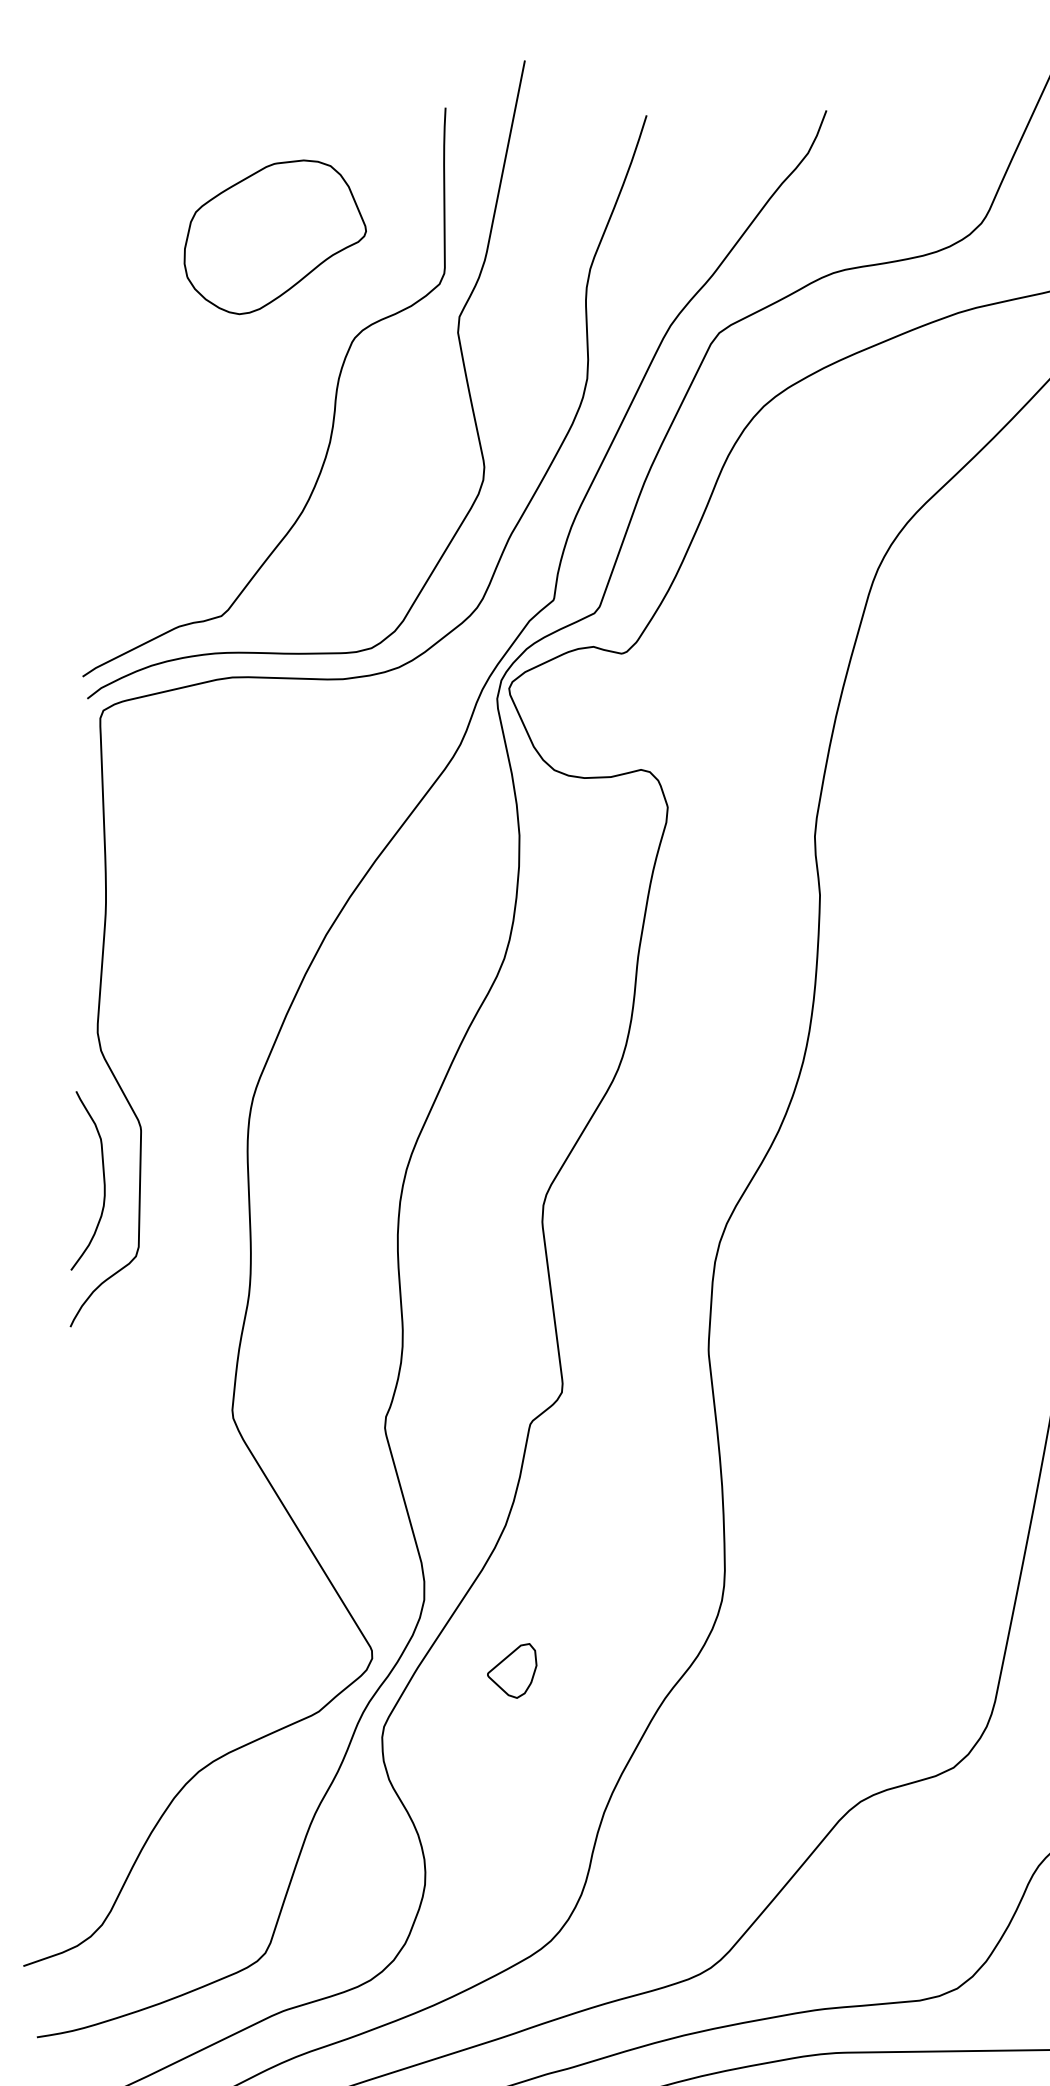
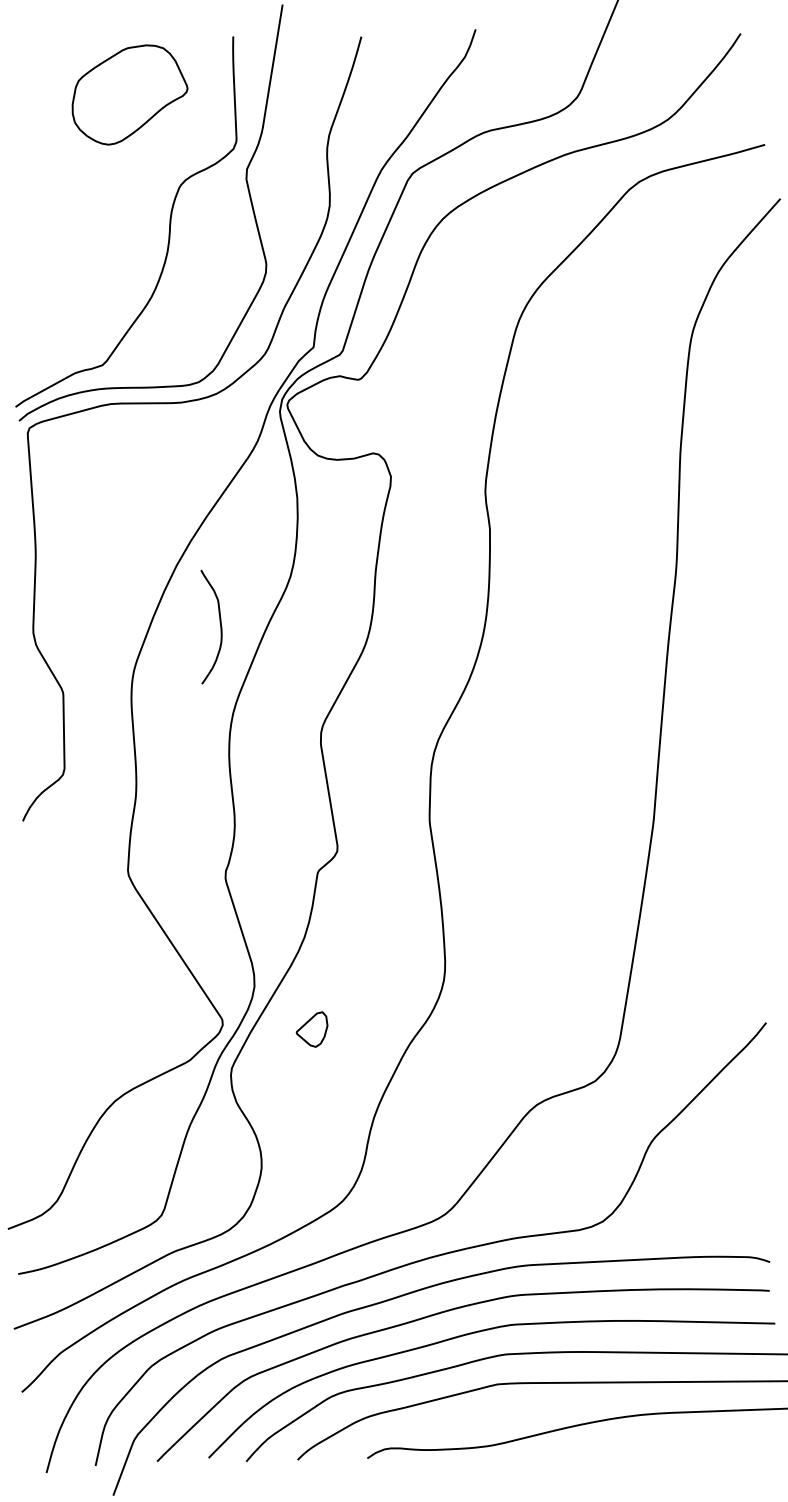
part: (274, 236) -> (129, 94), moved
curve: (103, 1182) -> (220, 627), moved

